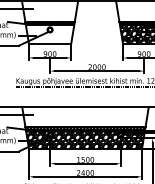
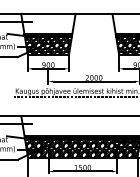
hatch: (49, 33) -> (47, 45), added

